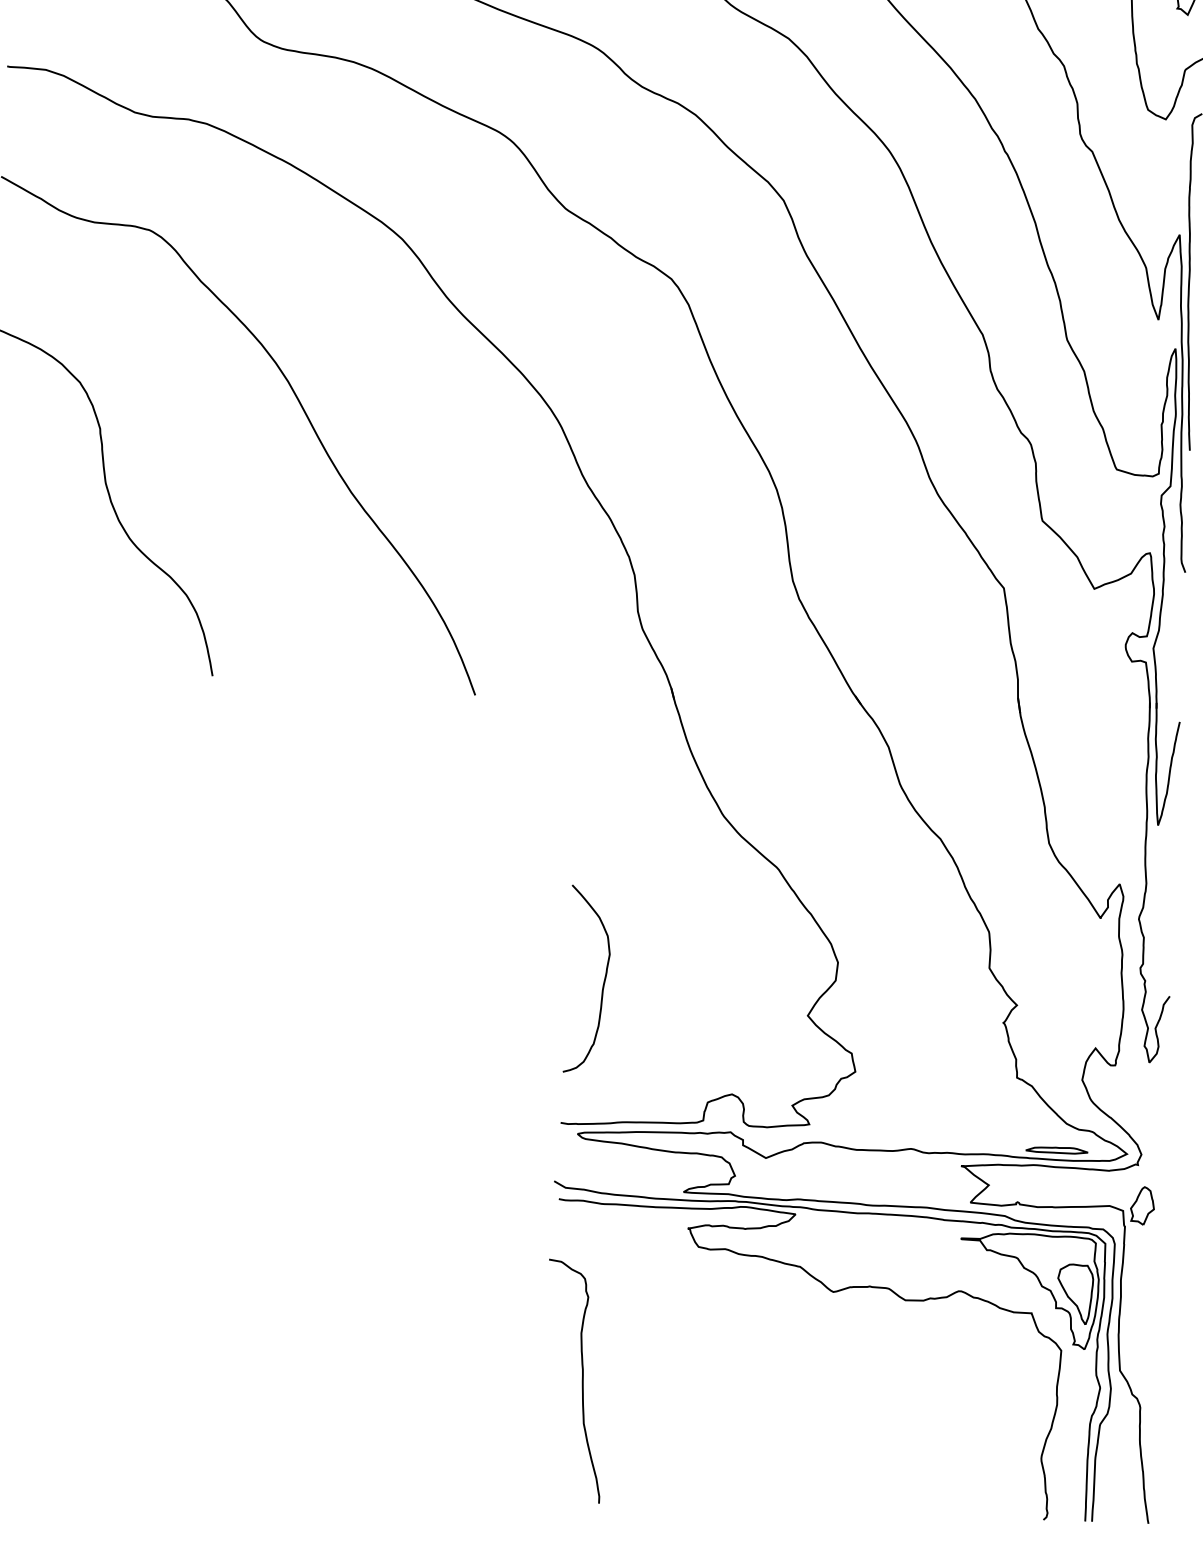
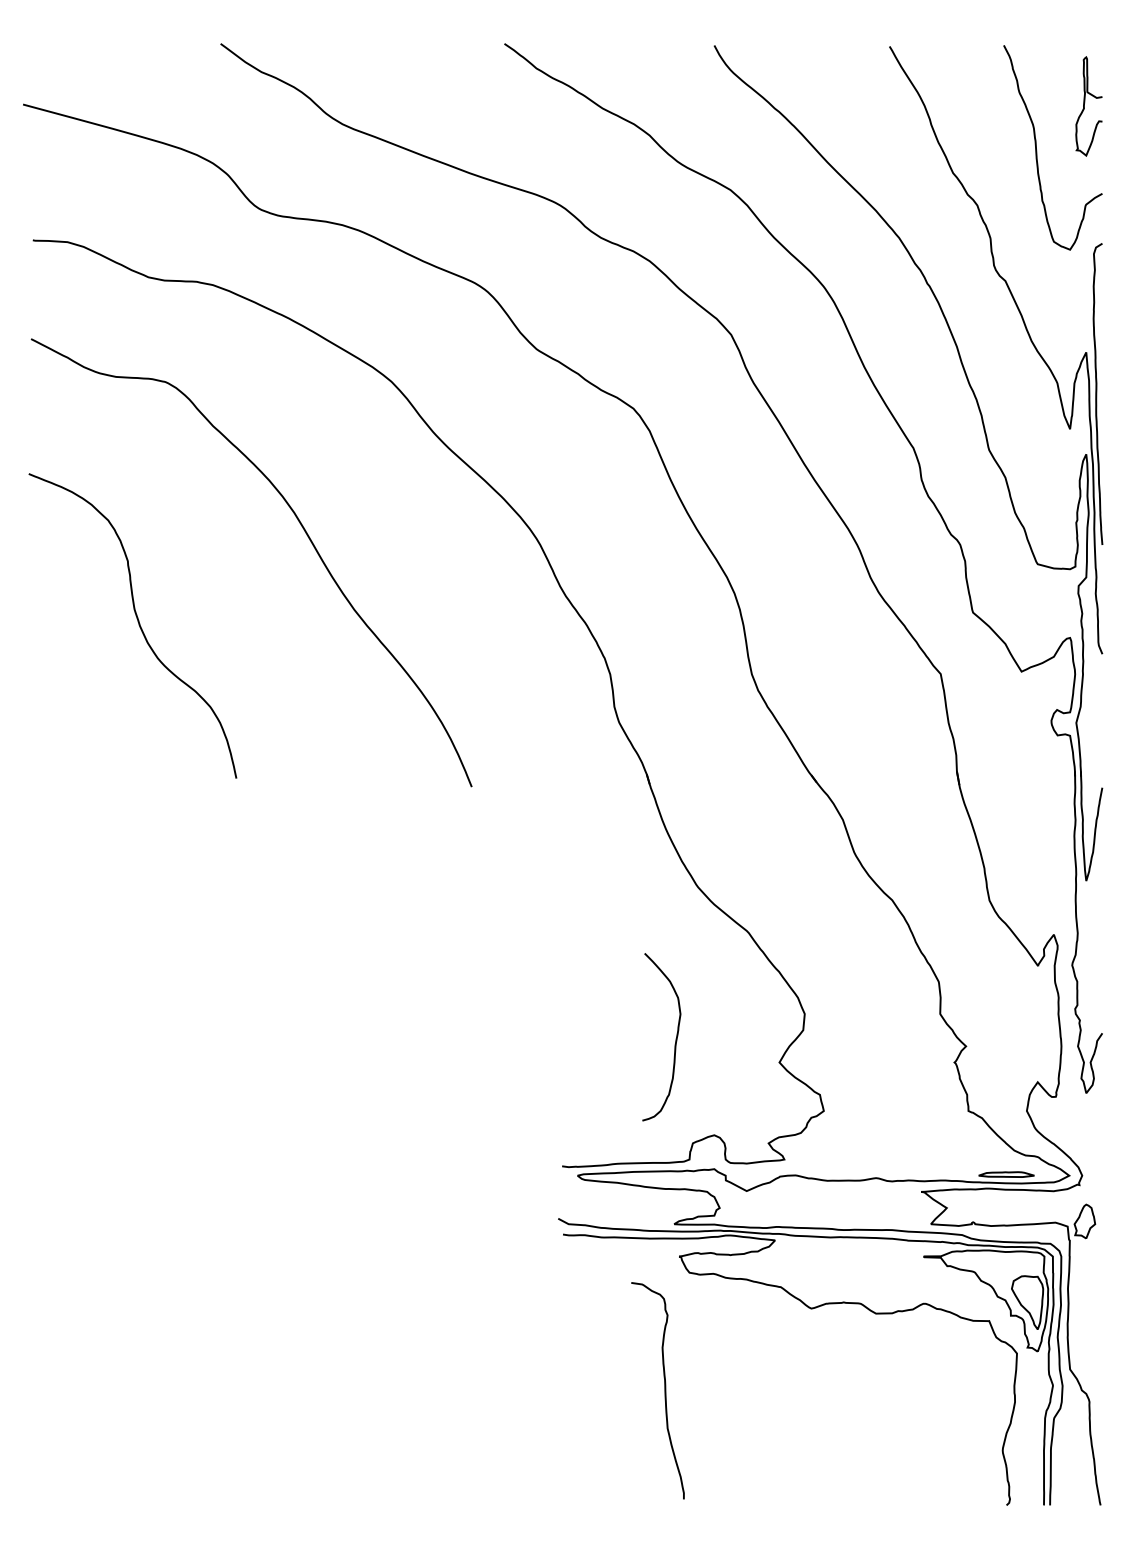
curve: (603, 981) -> (675, 1038), moved
curve: (581, 1381) -> (664, 1390), moved

